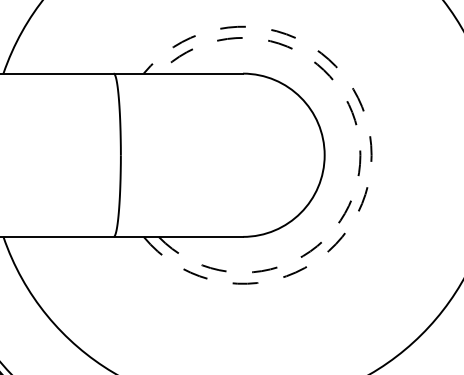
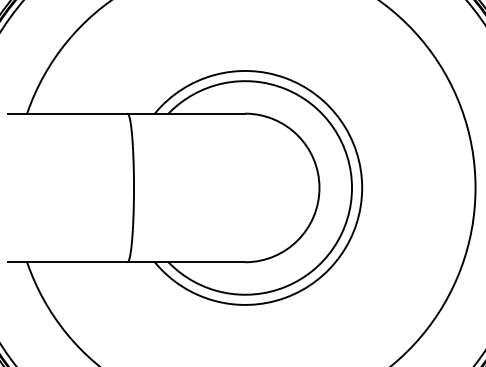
arc: (360, 154) -> (352, 187), dashed -> solid
arc: (371, 154) -> (362, 187), dashed -> solid

